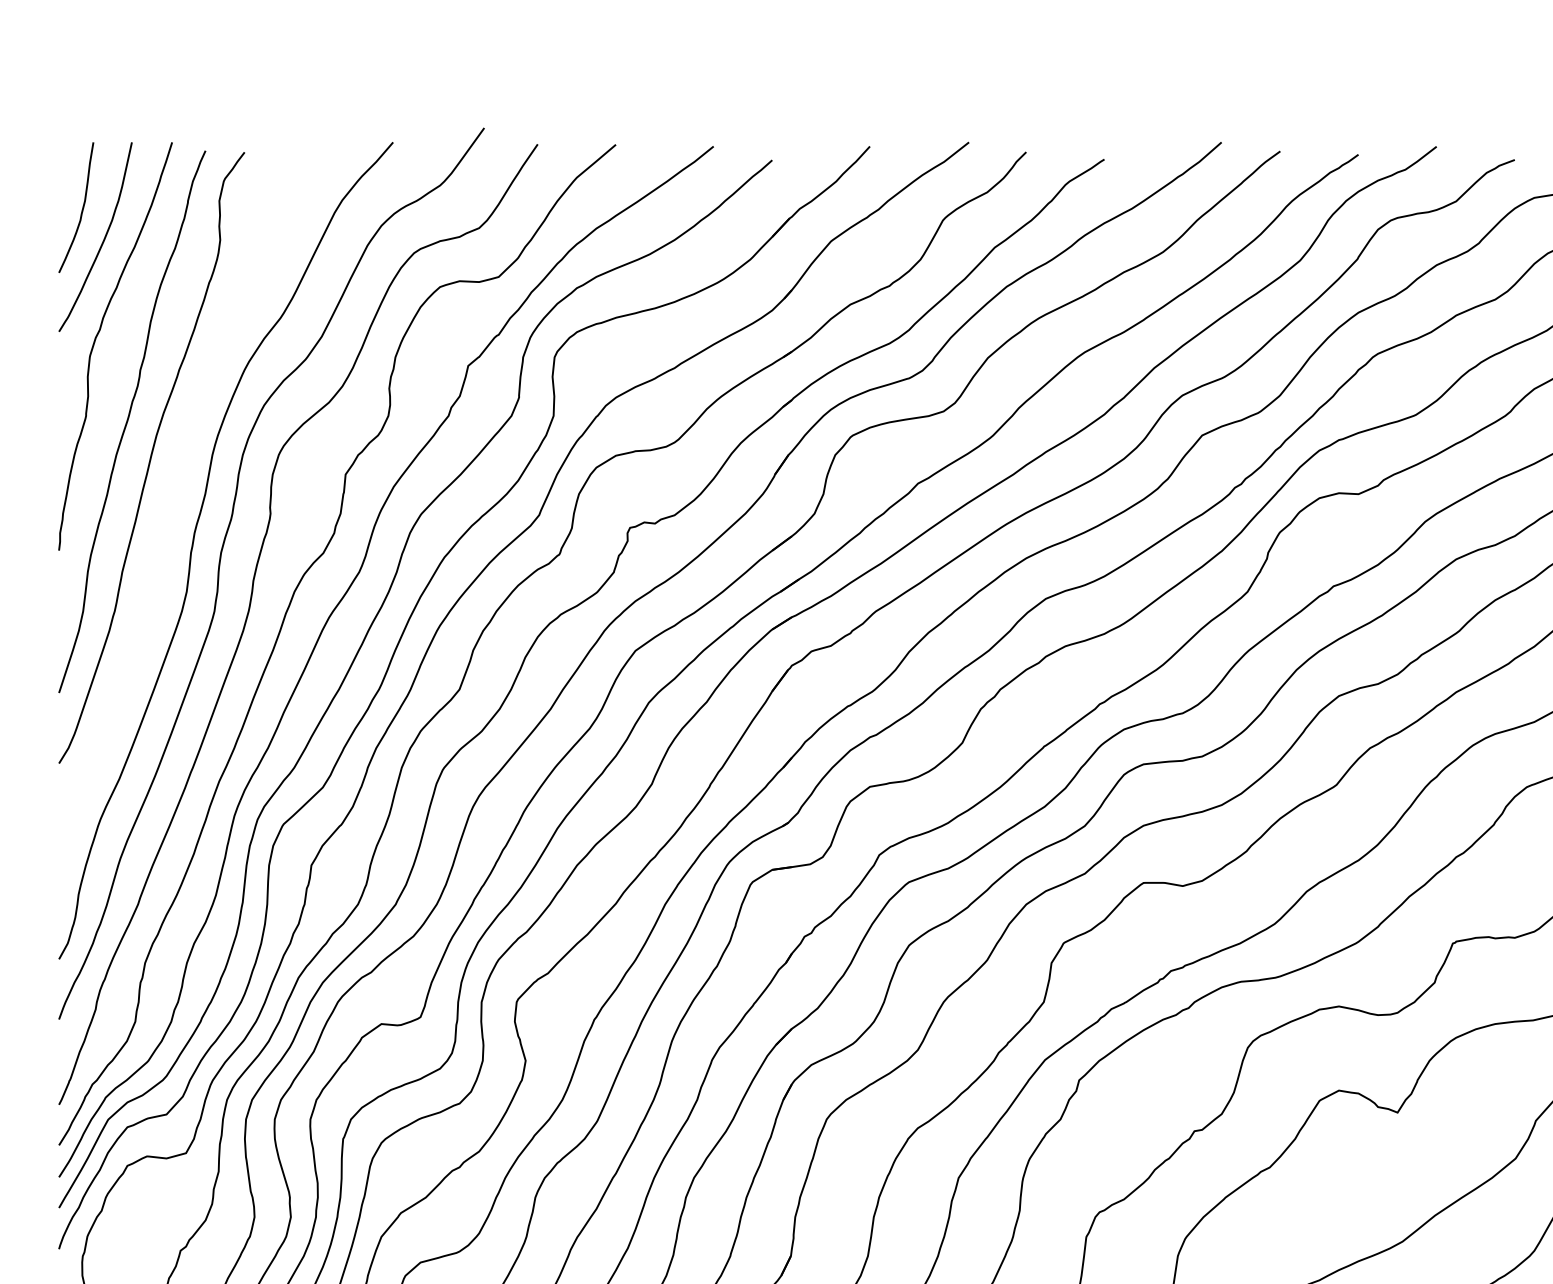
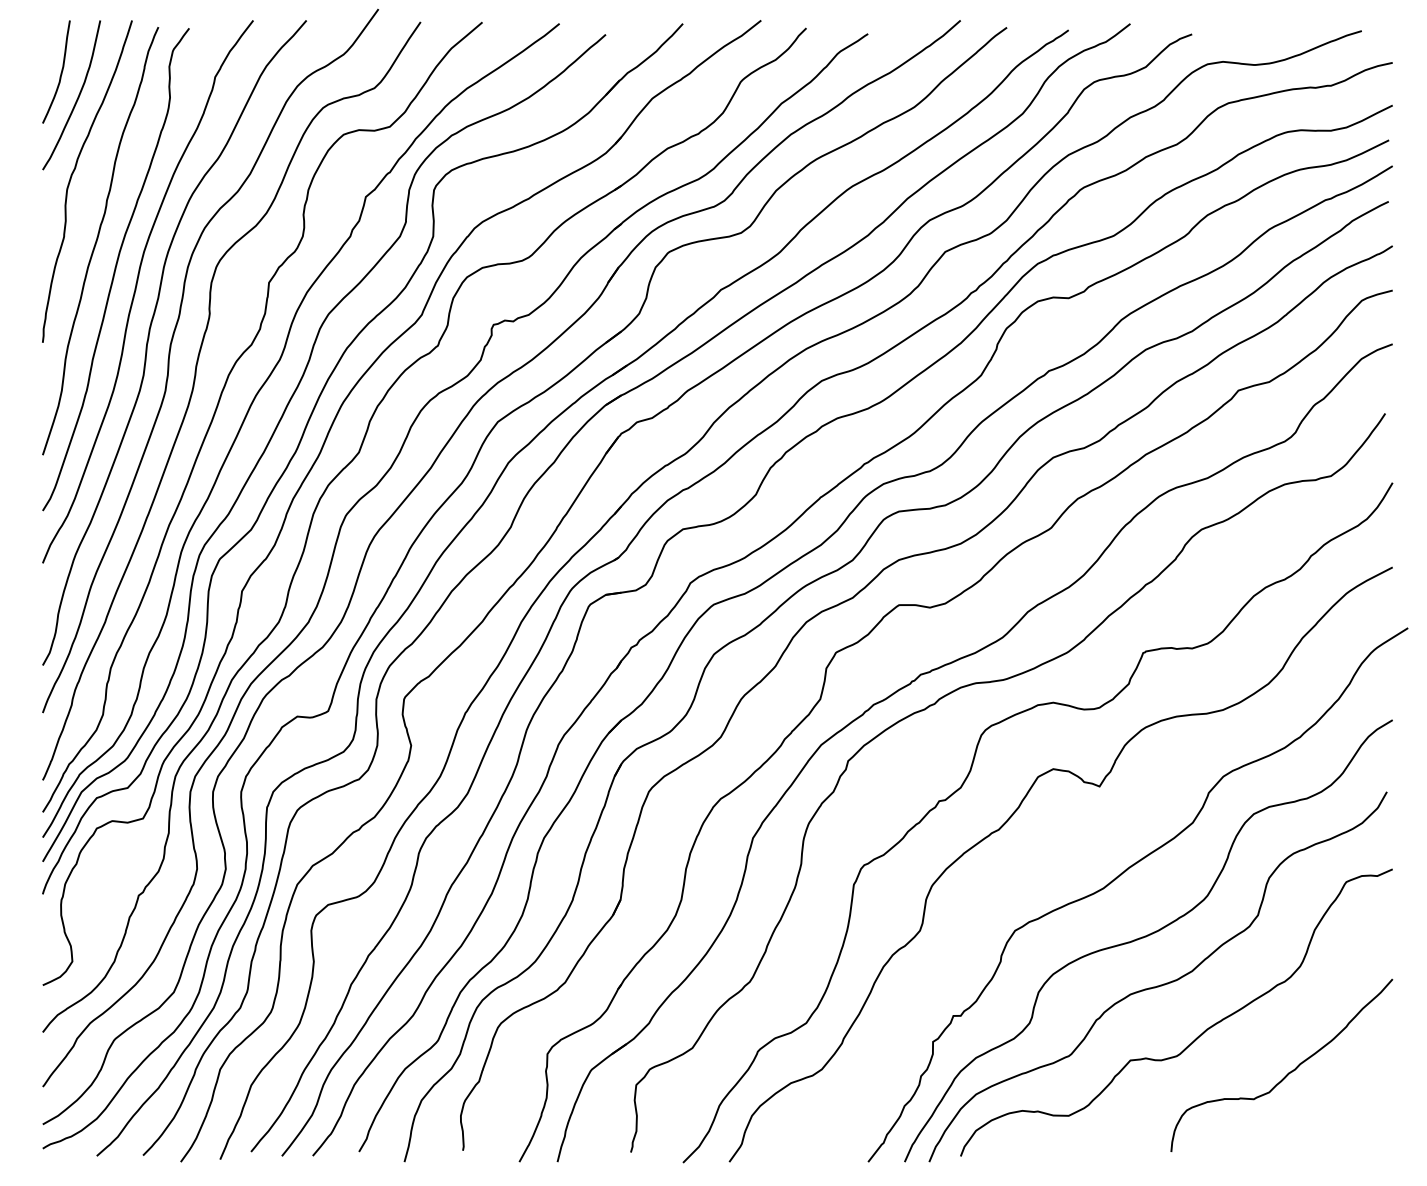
curve: (177, 484) -> (136, 290), added

